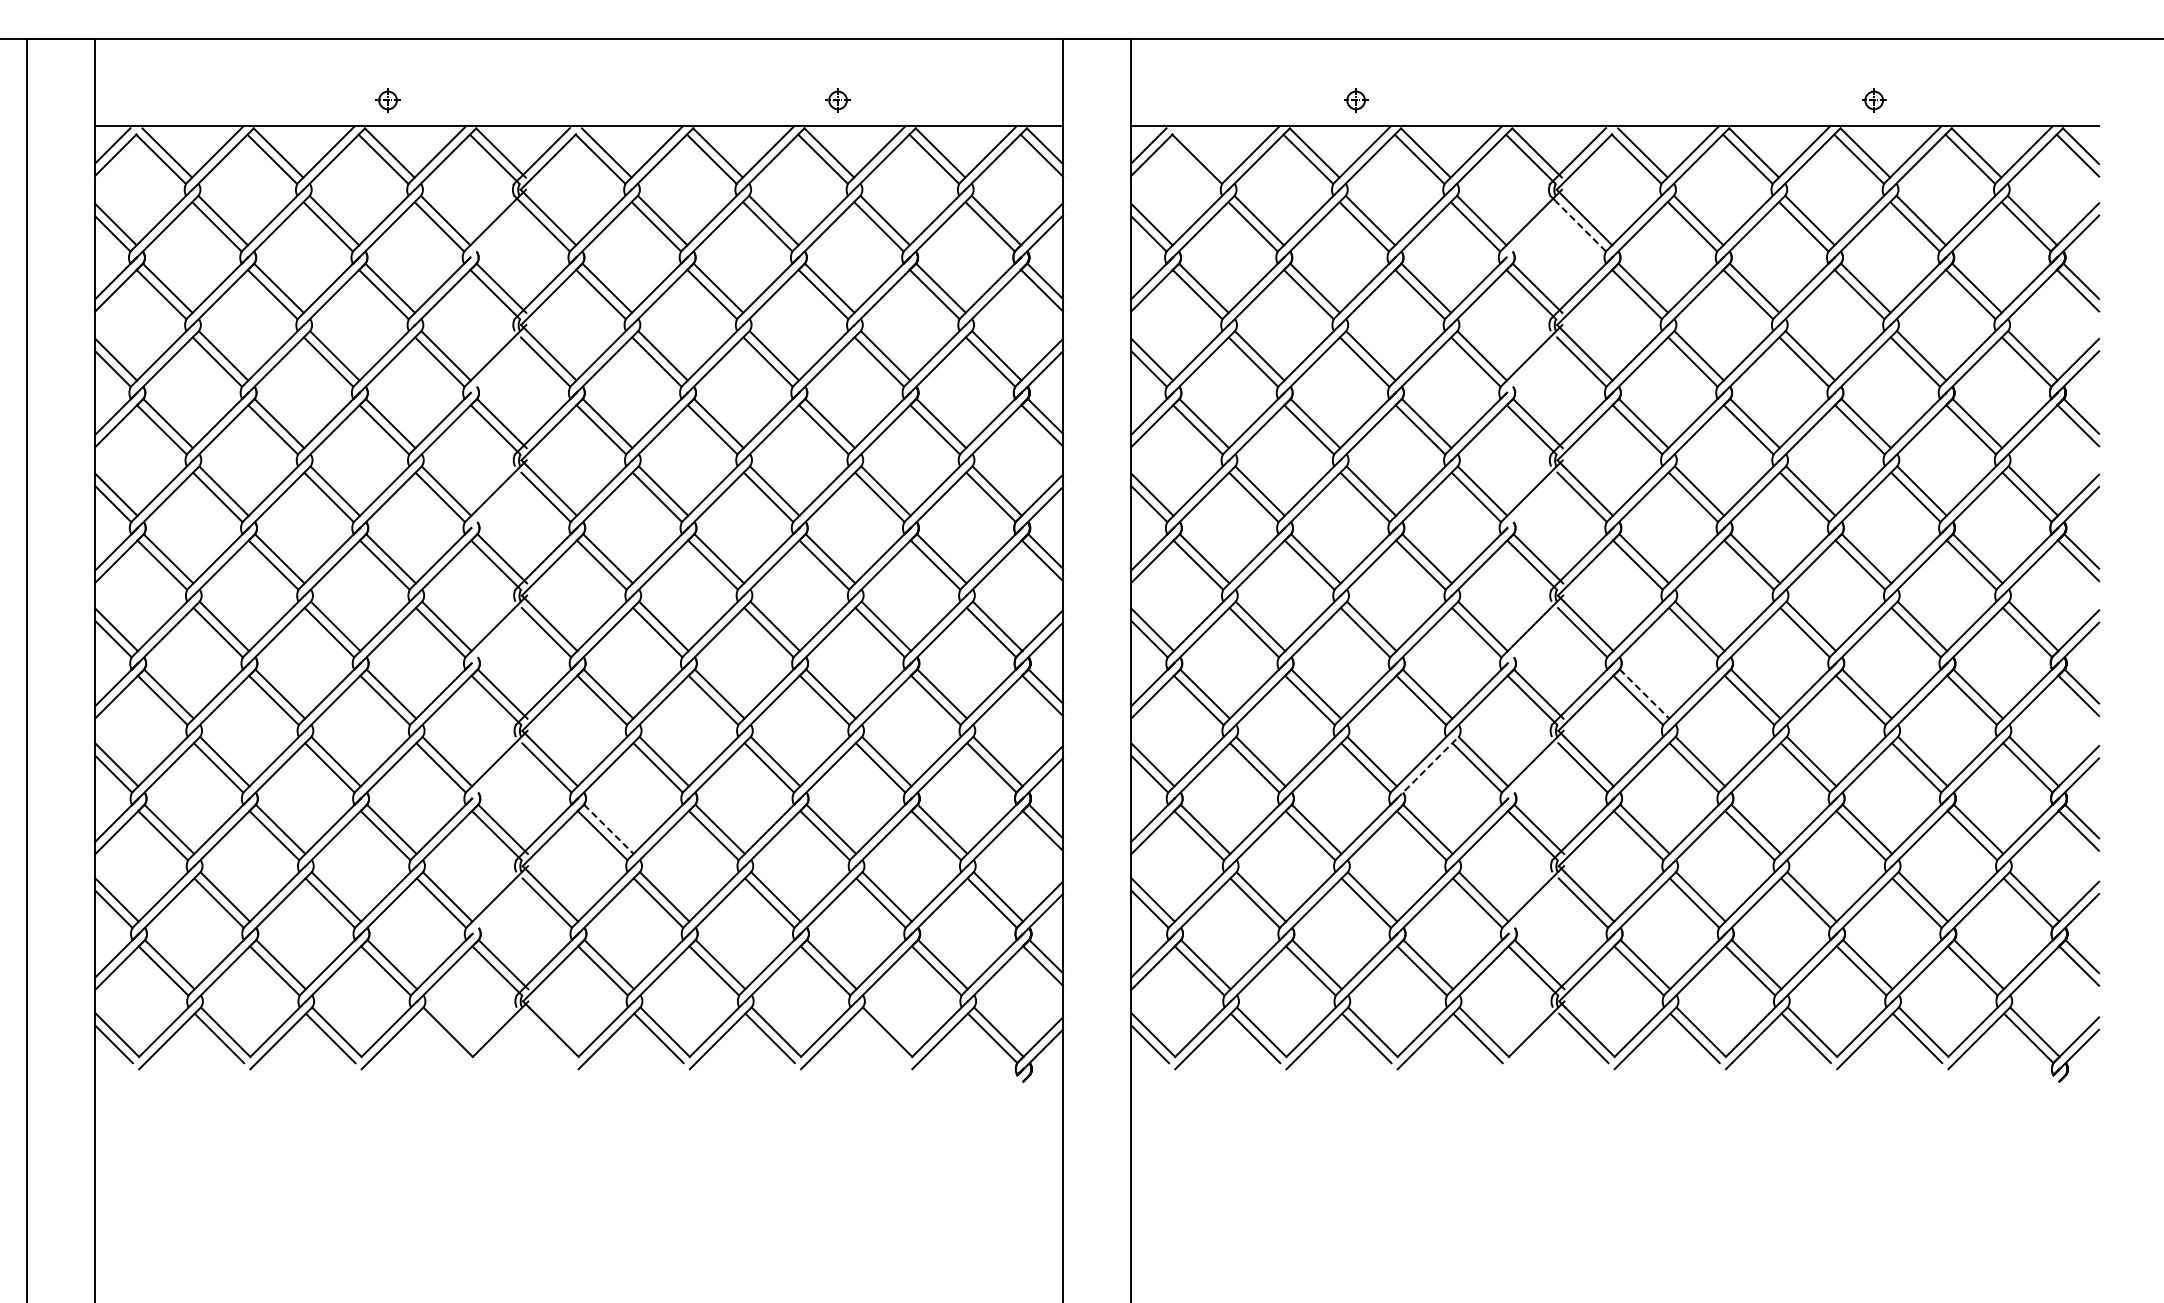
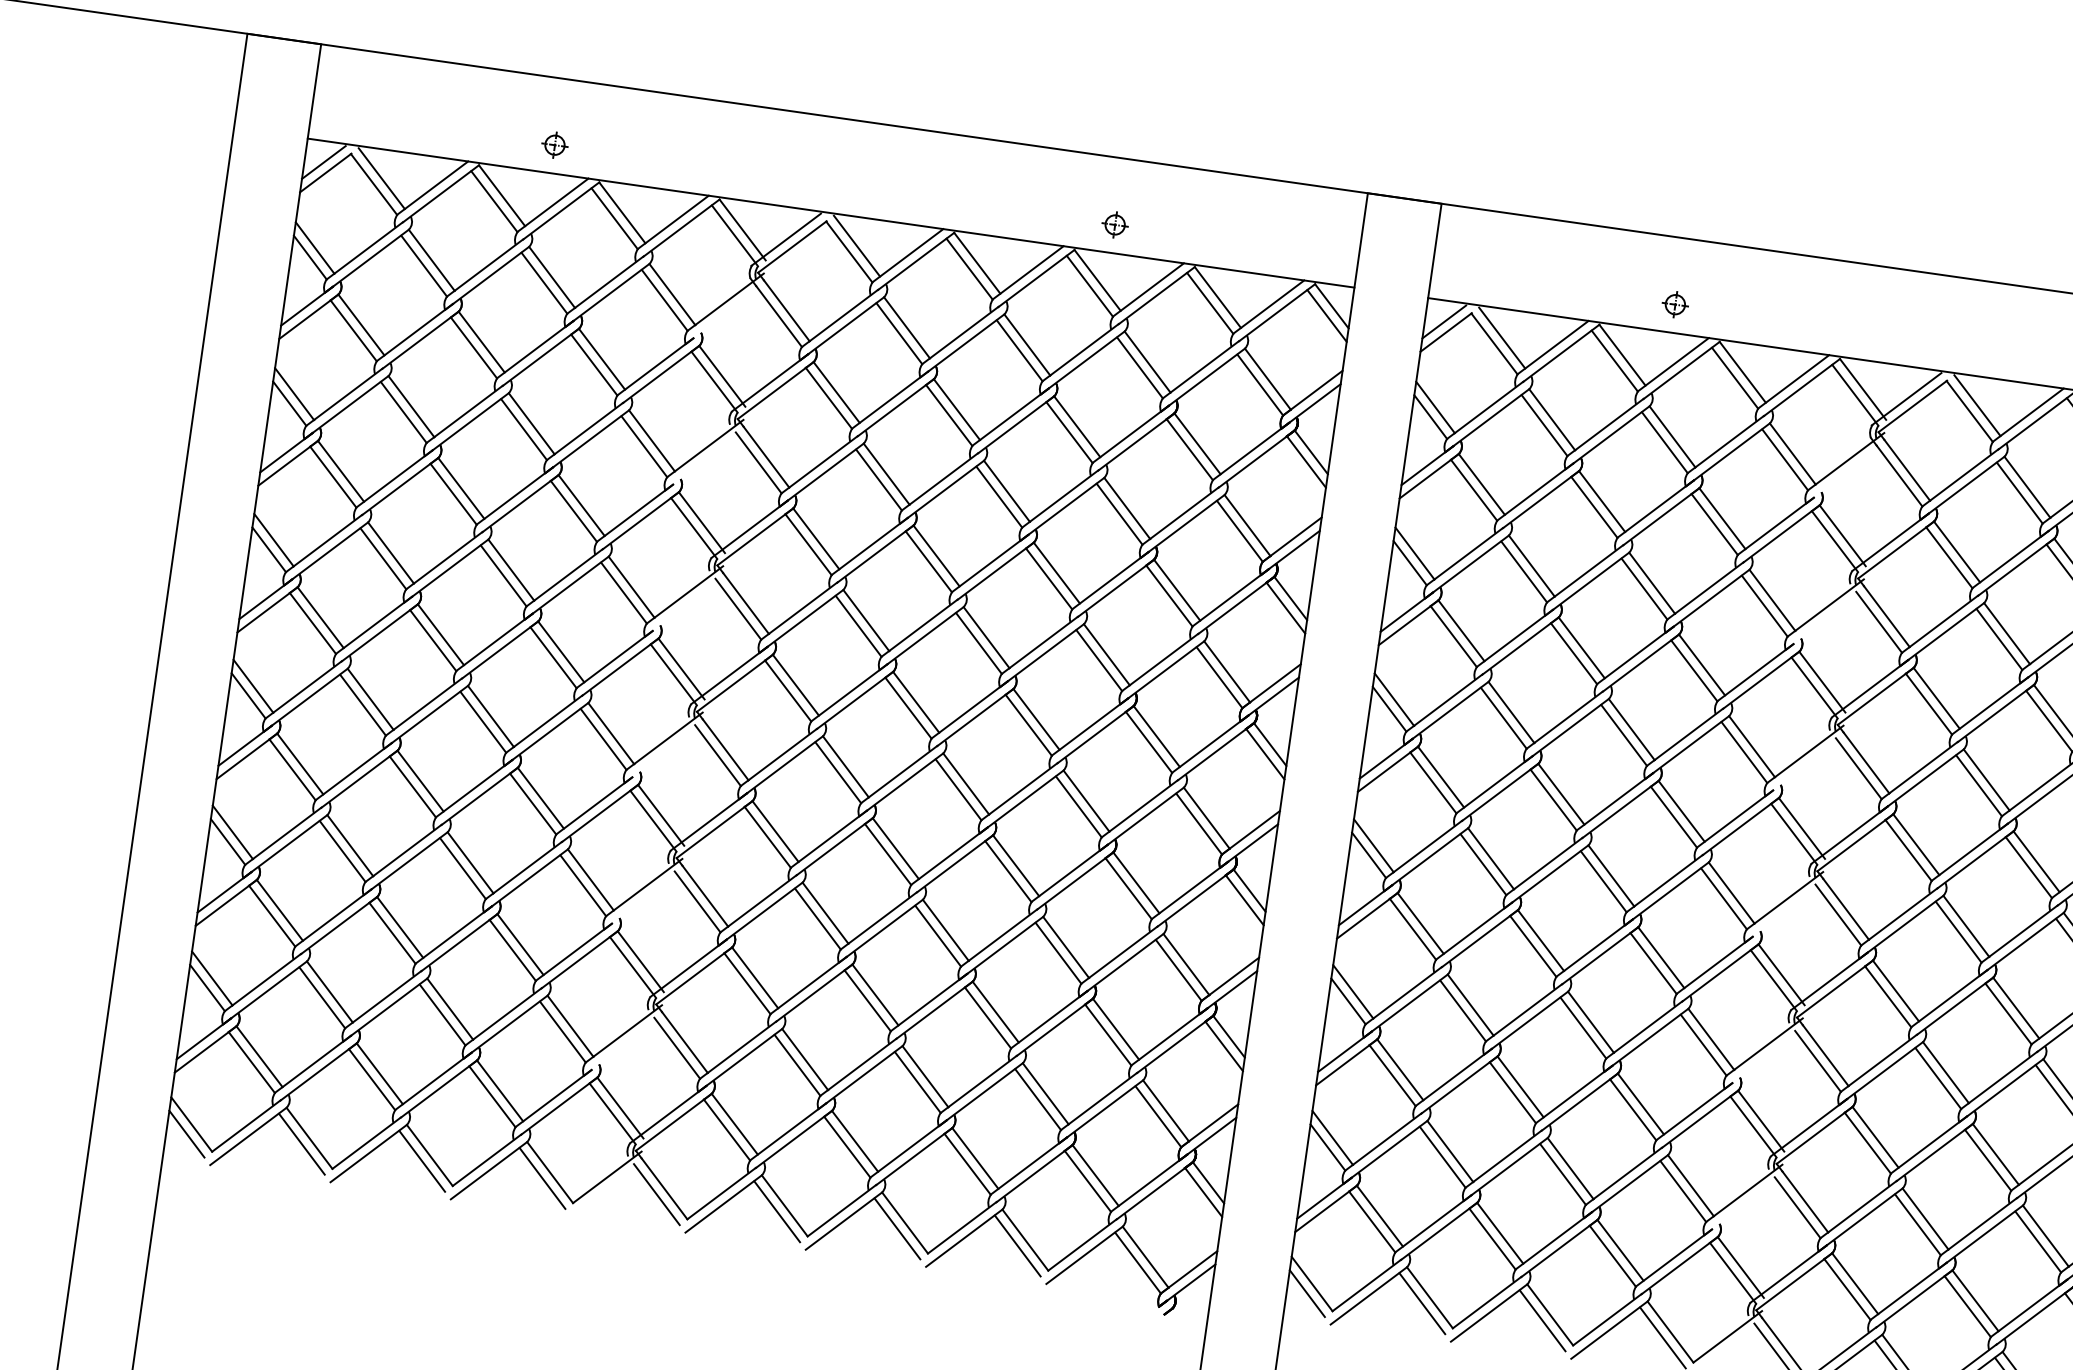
part: (387, 100) -> (554, 145), moved
line: (1203, 152) -> (1502, 337), added
line: (1581, 226) -> (1899, 475), dashed -> solid
line: (1644, 694) -> (1895, 991), dashed -> solid
line: (1427, 767) -> (1649, 1037), dashed -> solid
line: (608, 829) -> (754, 978), dashed -> solid
line: (441, 1038) -> (541, 1178), added
line: (547, 1038) -> (656, 1194), added
line: (881, 1038) -> (1017, 1246), added

